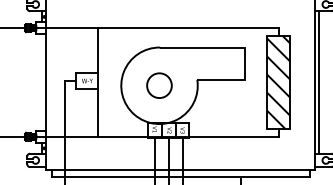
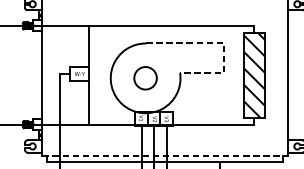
line: (244, 47) -> (223, 43), solid -> dashed
line: (319, 82) -> (291, 75), removed
line: (181, 170) -> (165, 155), solid -> dashed

